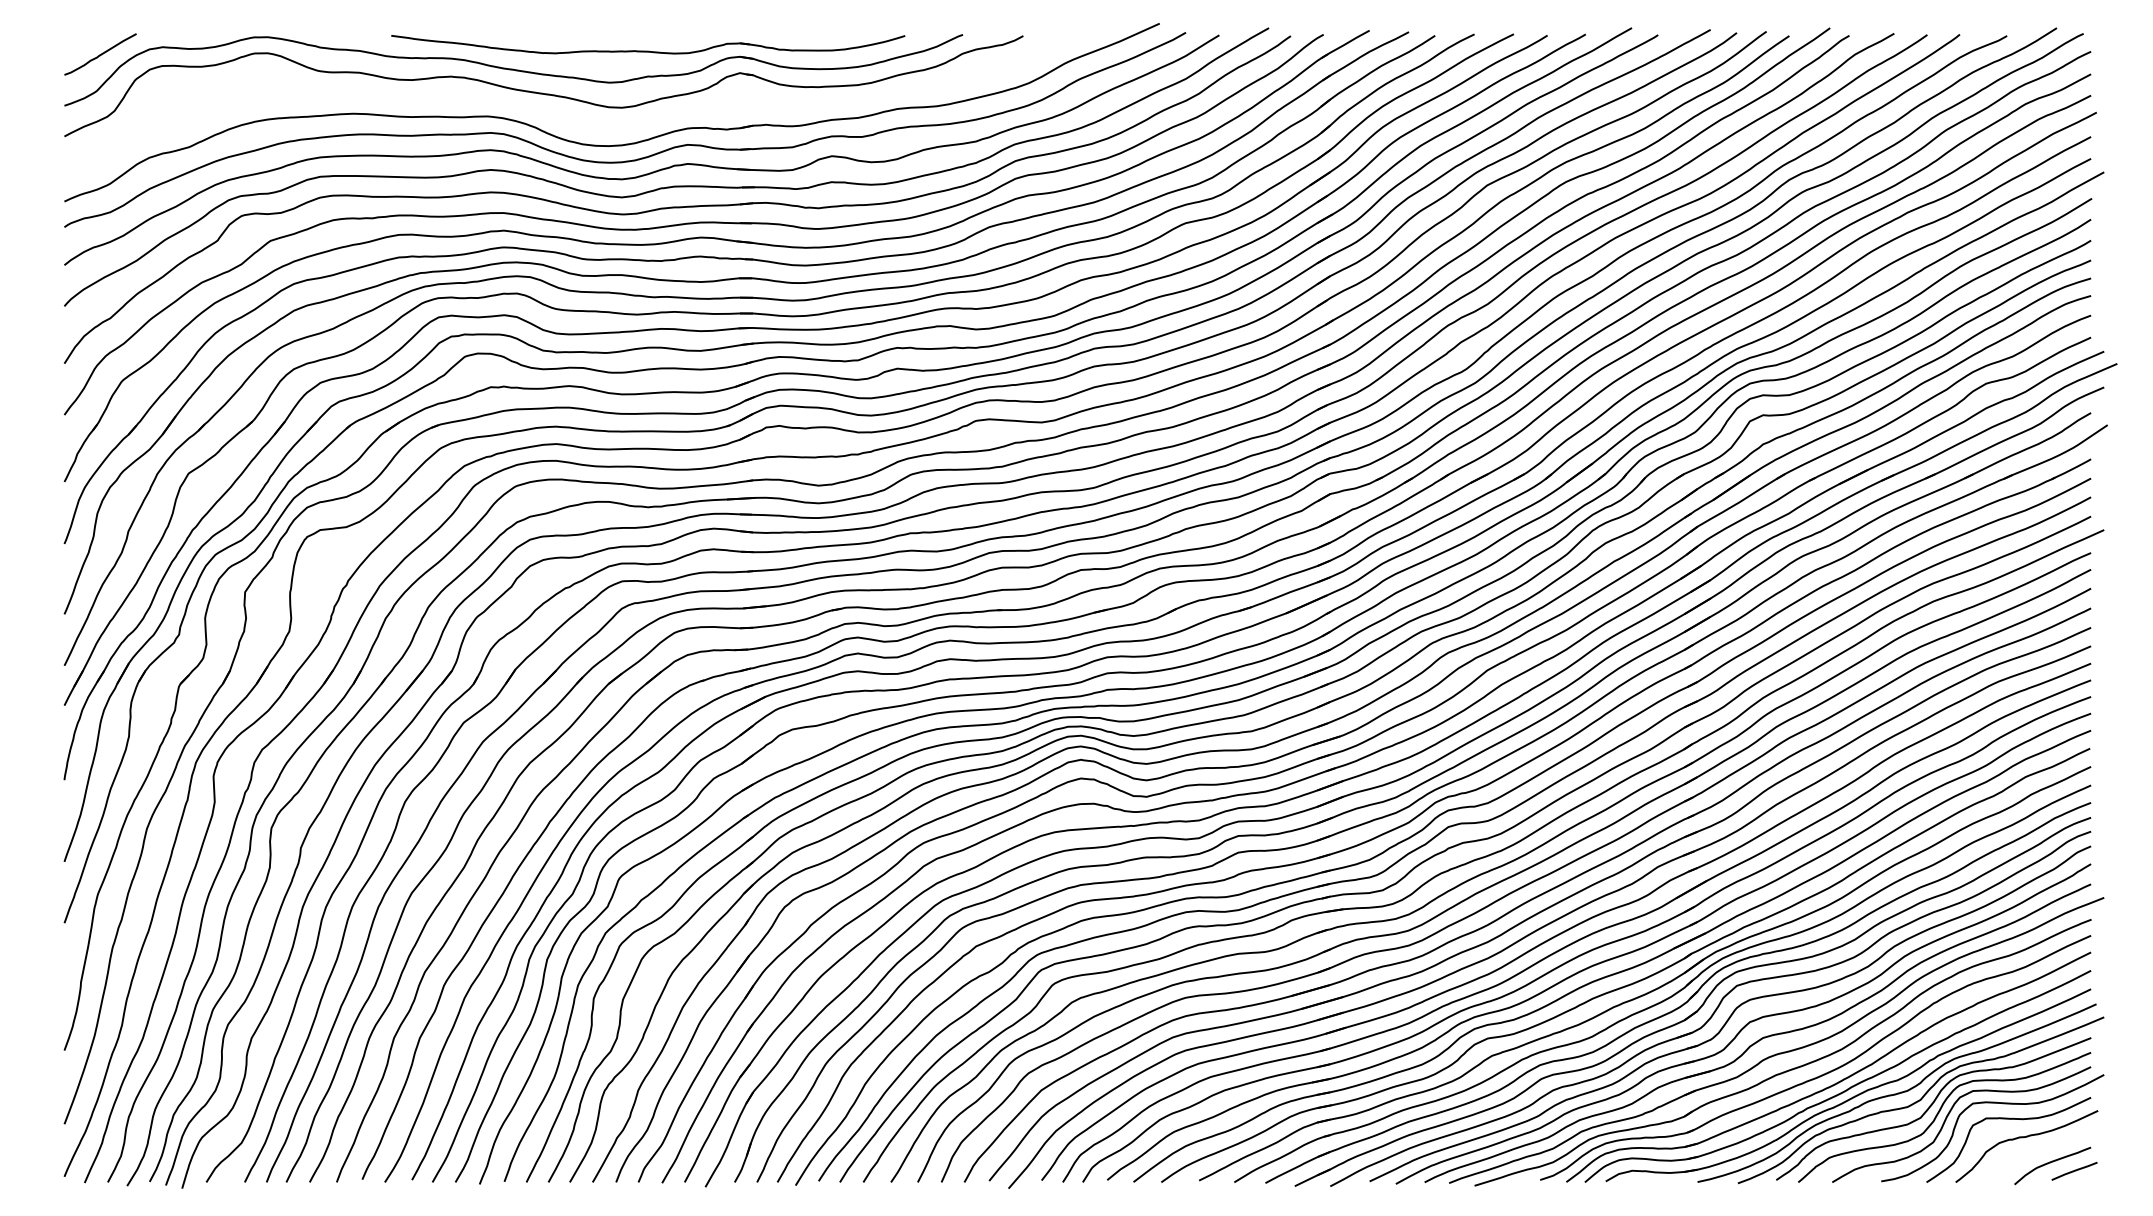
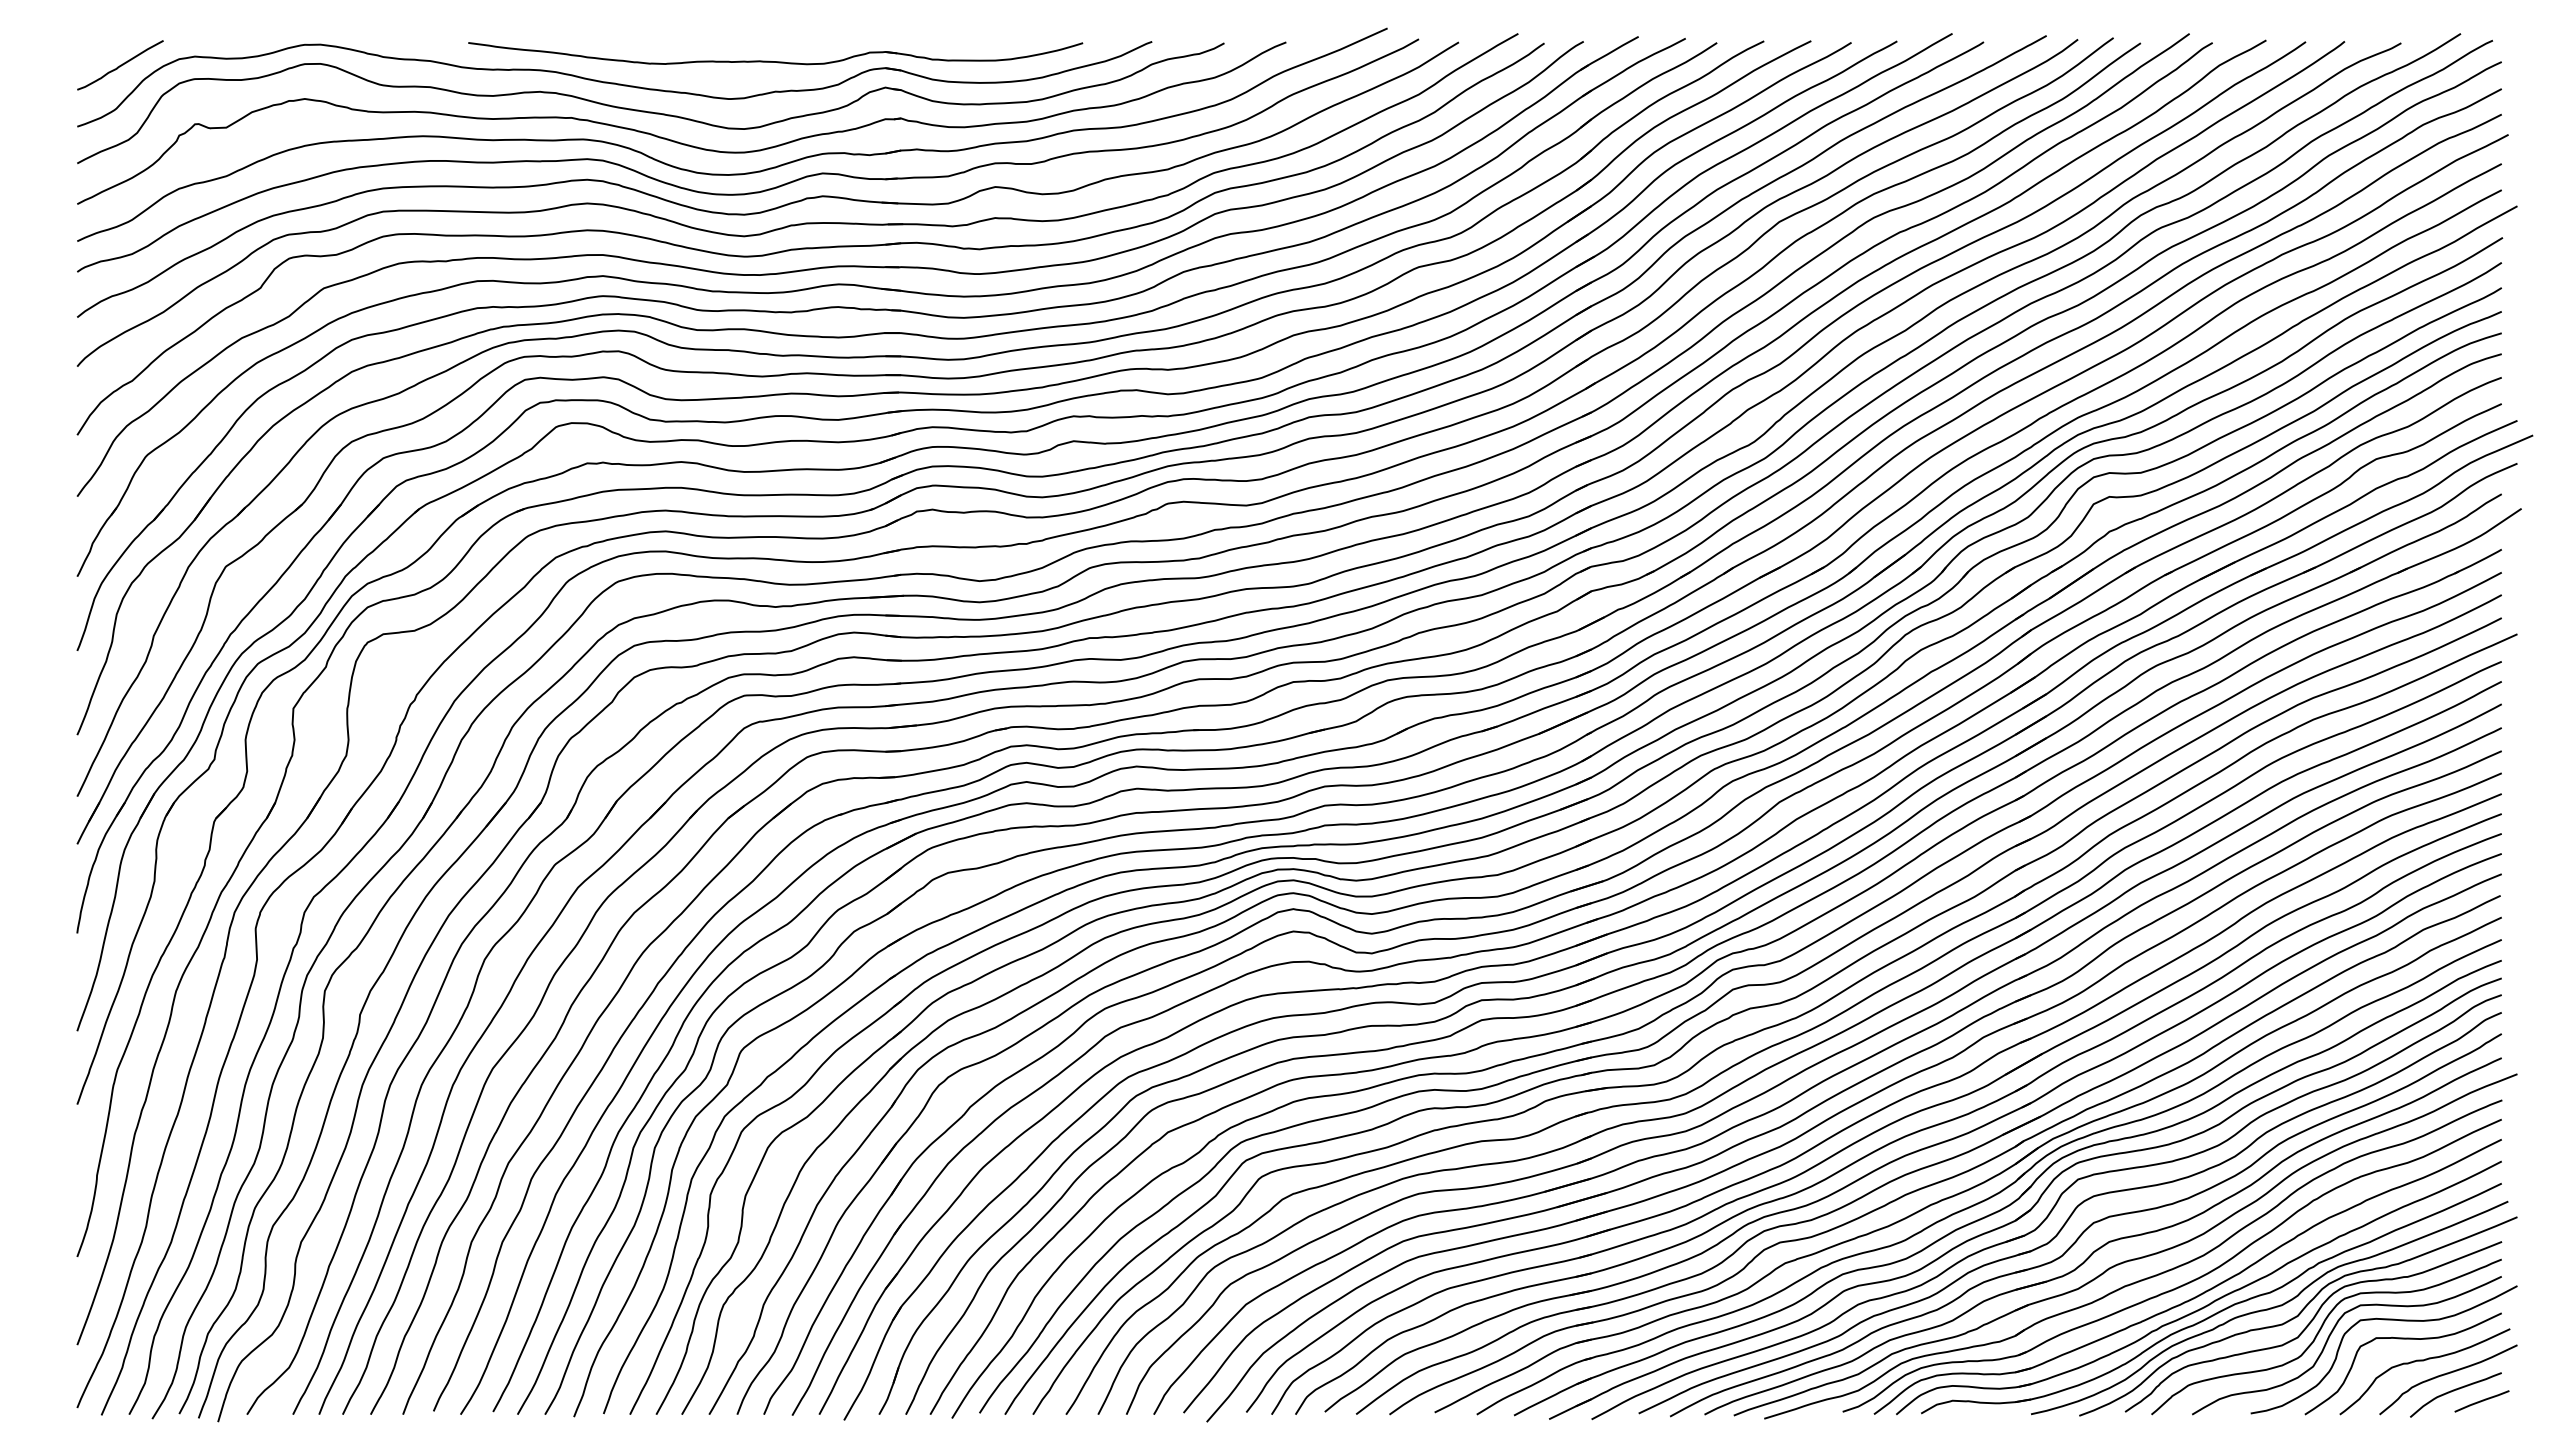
part: (564, 117) -> (675, 140), added
curve: (2046, 1148) -> (2448, 1374), added

